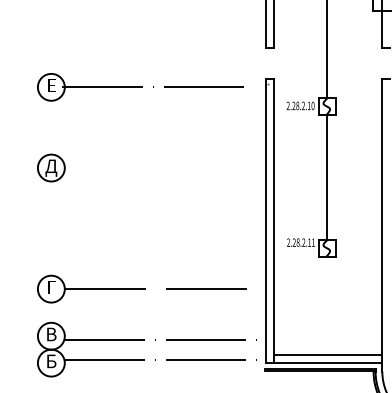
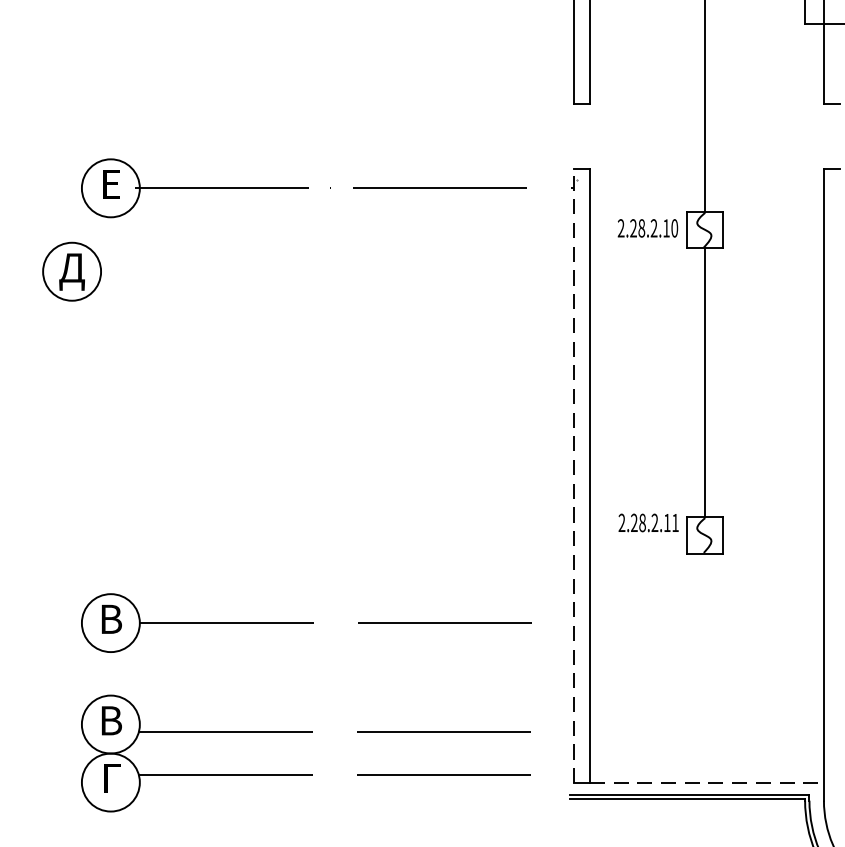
part: (51, 167) -> (72, 270), moved
line: (266, 220) -> (574, 475), solid -> dashed
text: (51, 287) -> (111, 619), Г -> В
line: (327, 355) -> (705, 766), removed
text: (51, 361) -> (111, 779), Б -> Г
line: (328, 363) -> (707, 783), solid -> dashed

